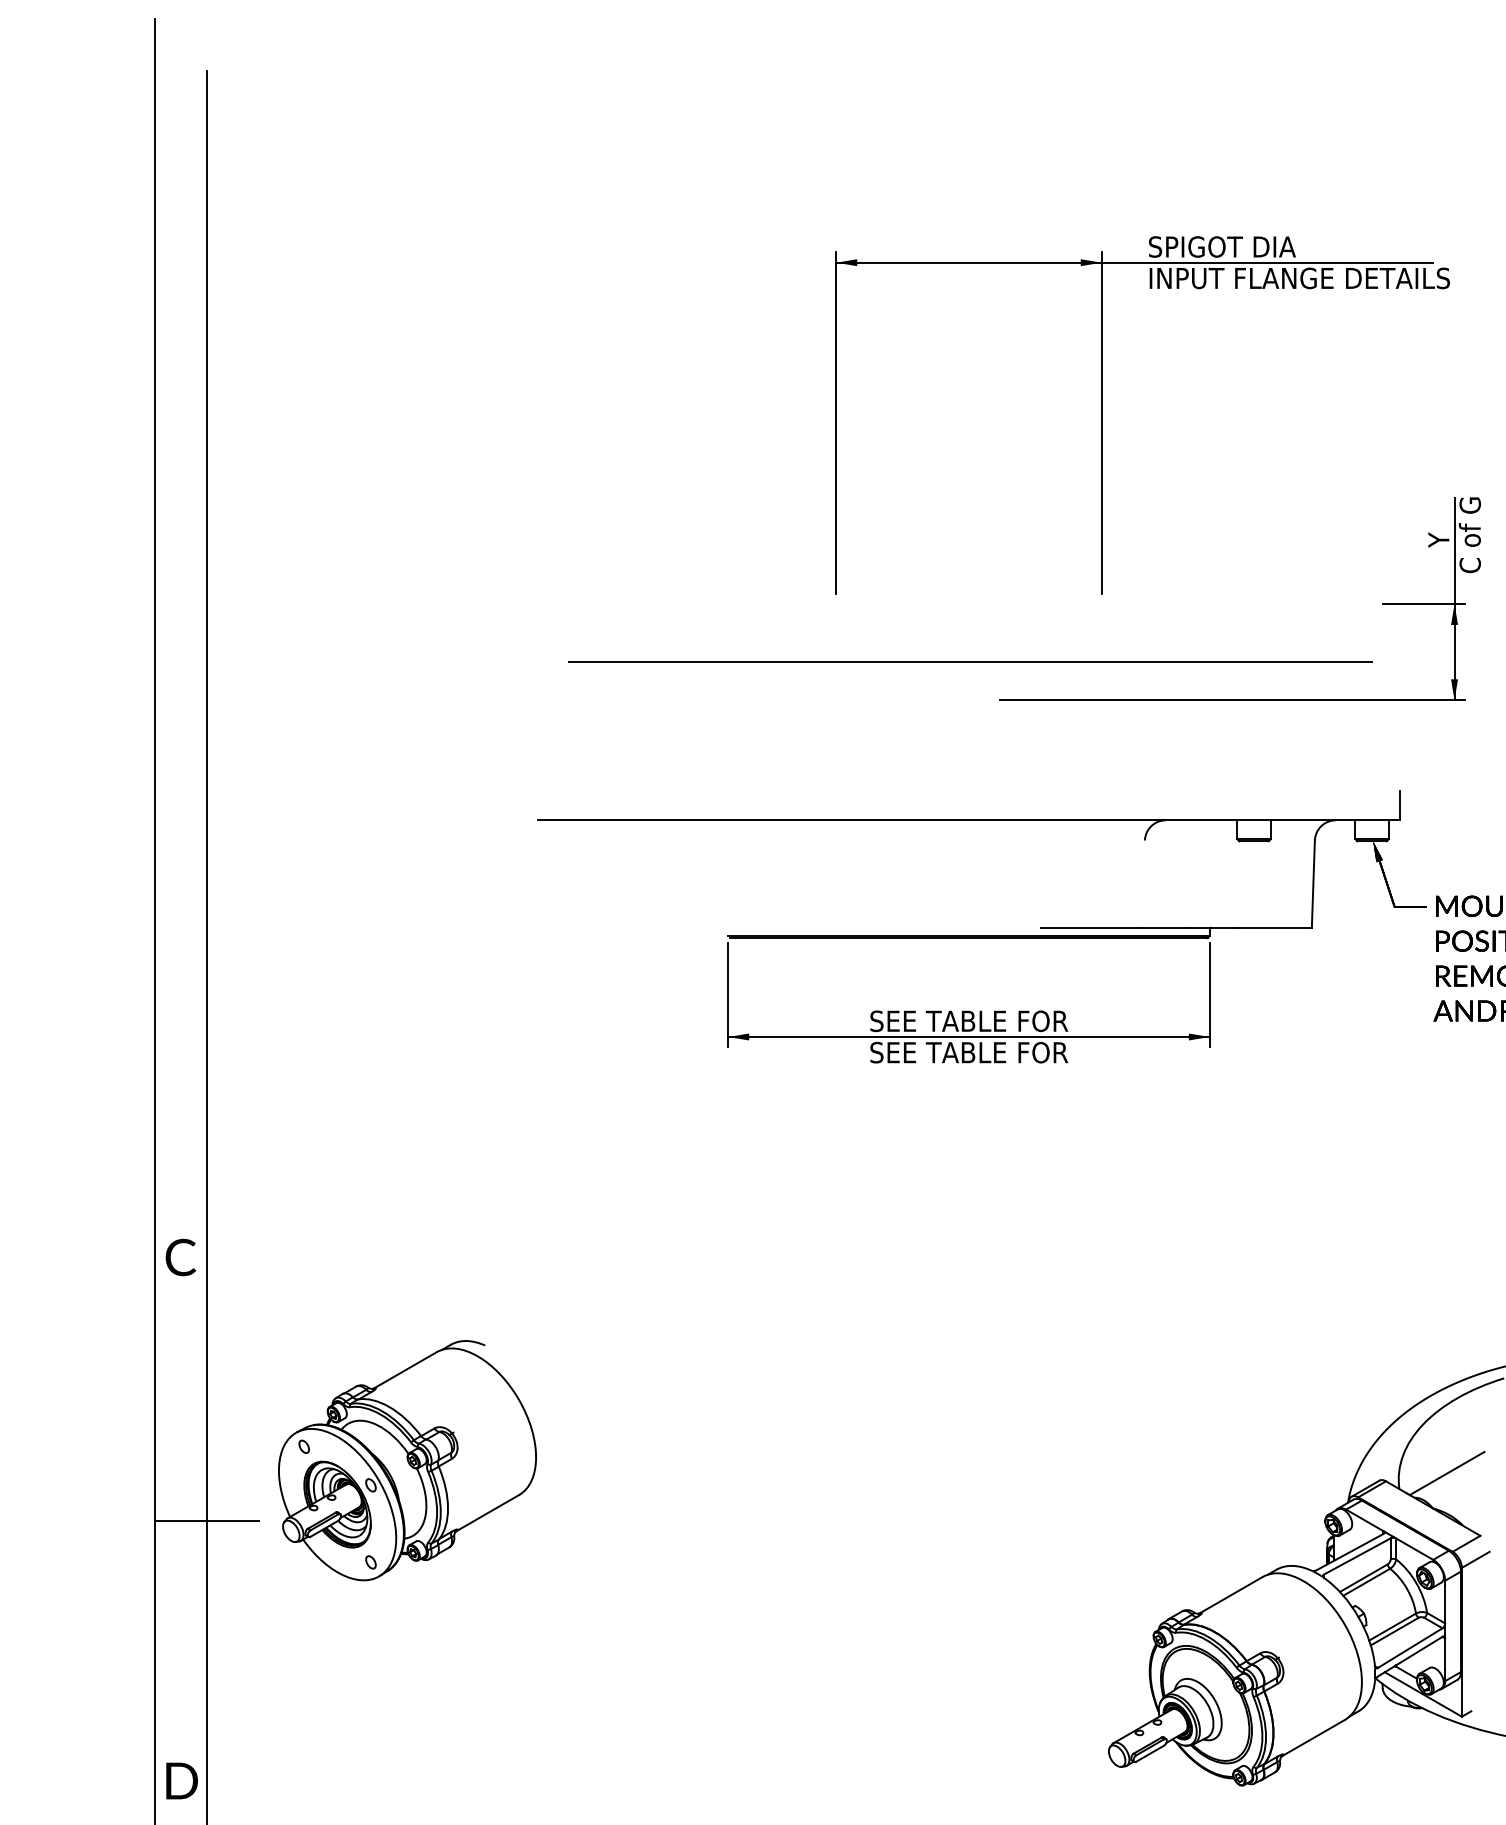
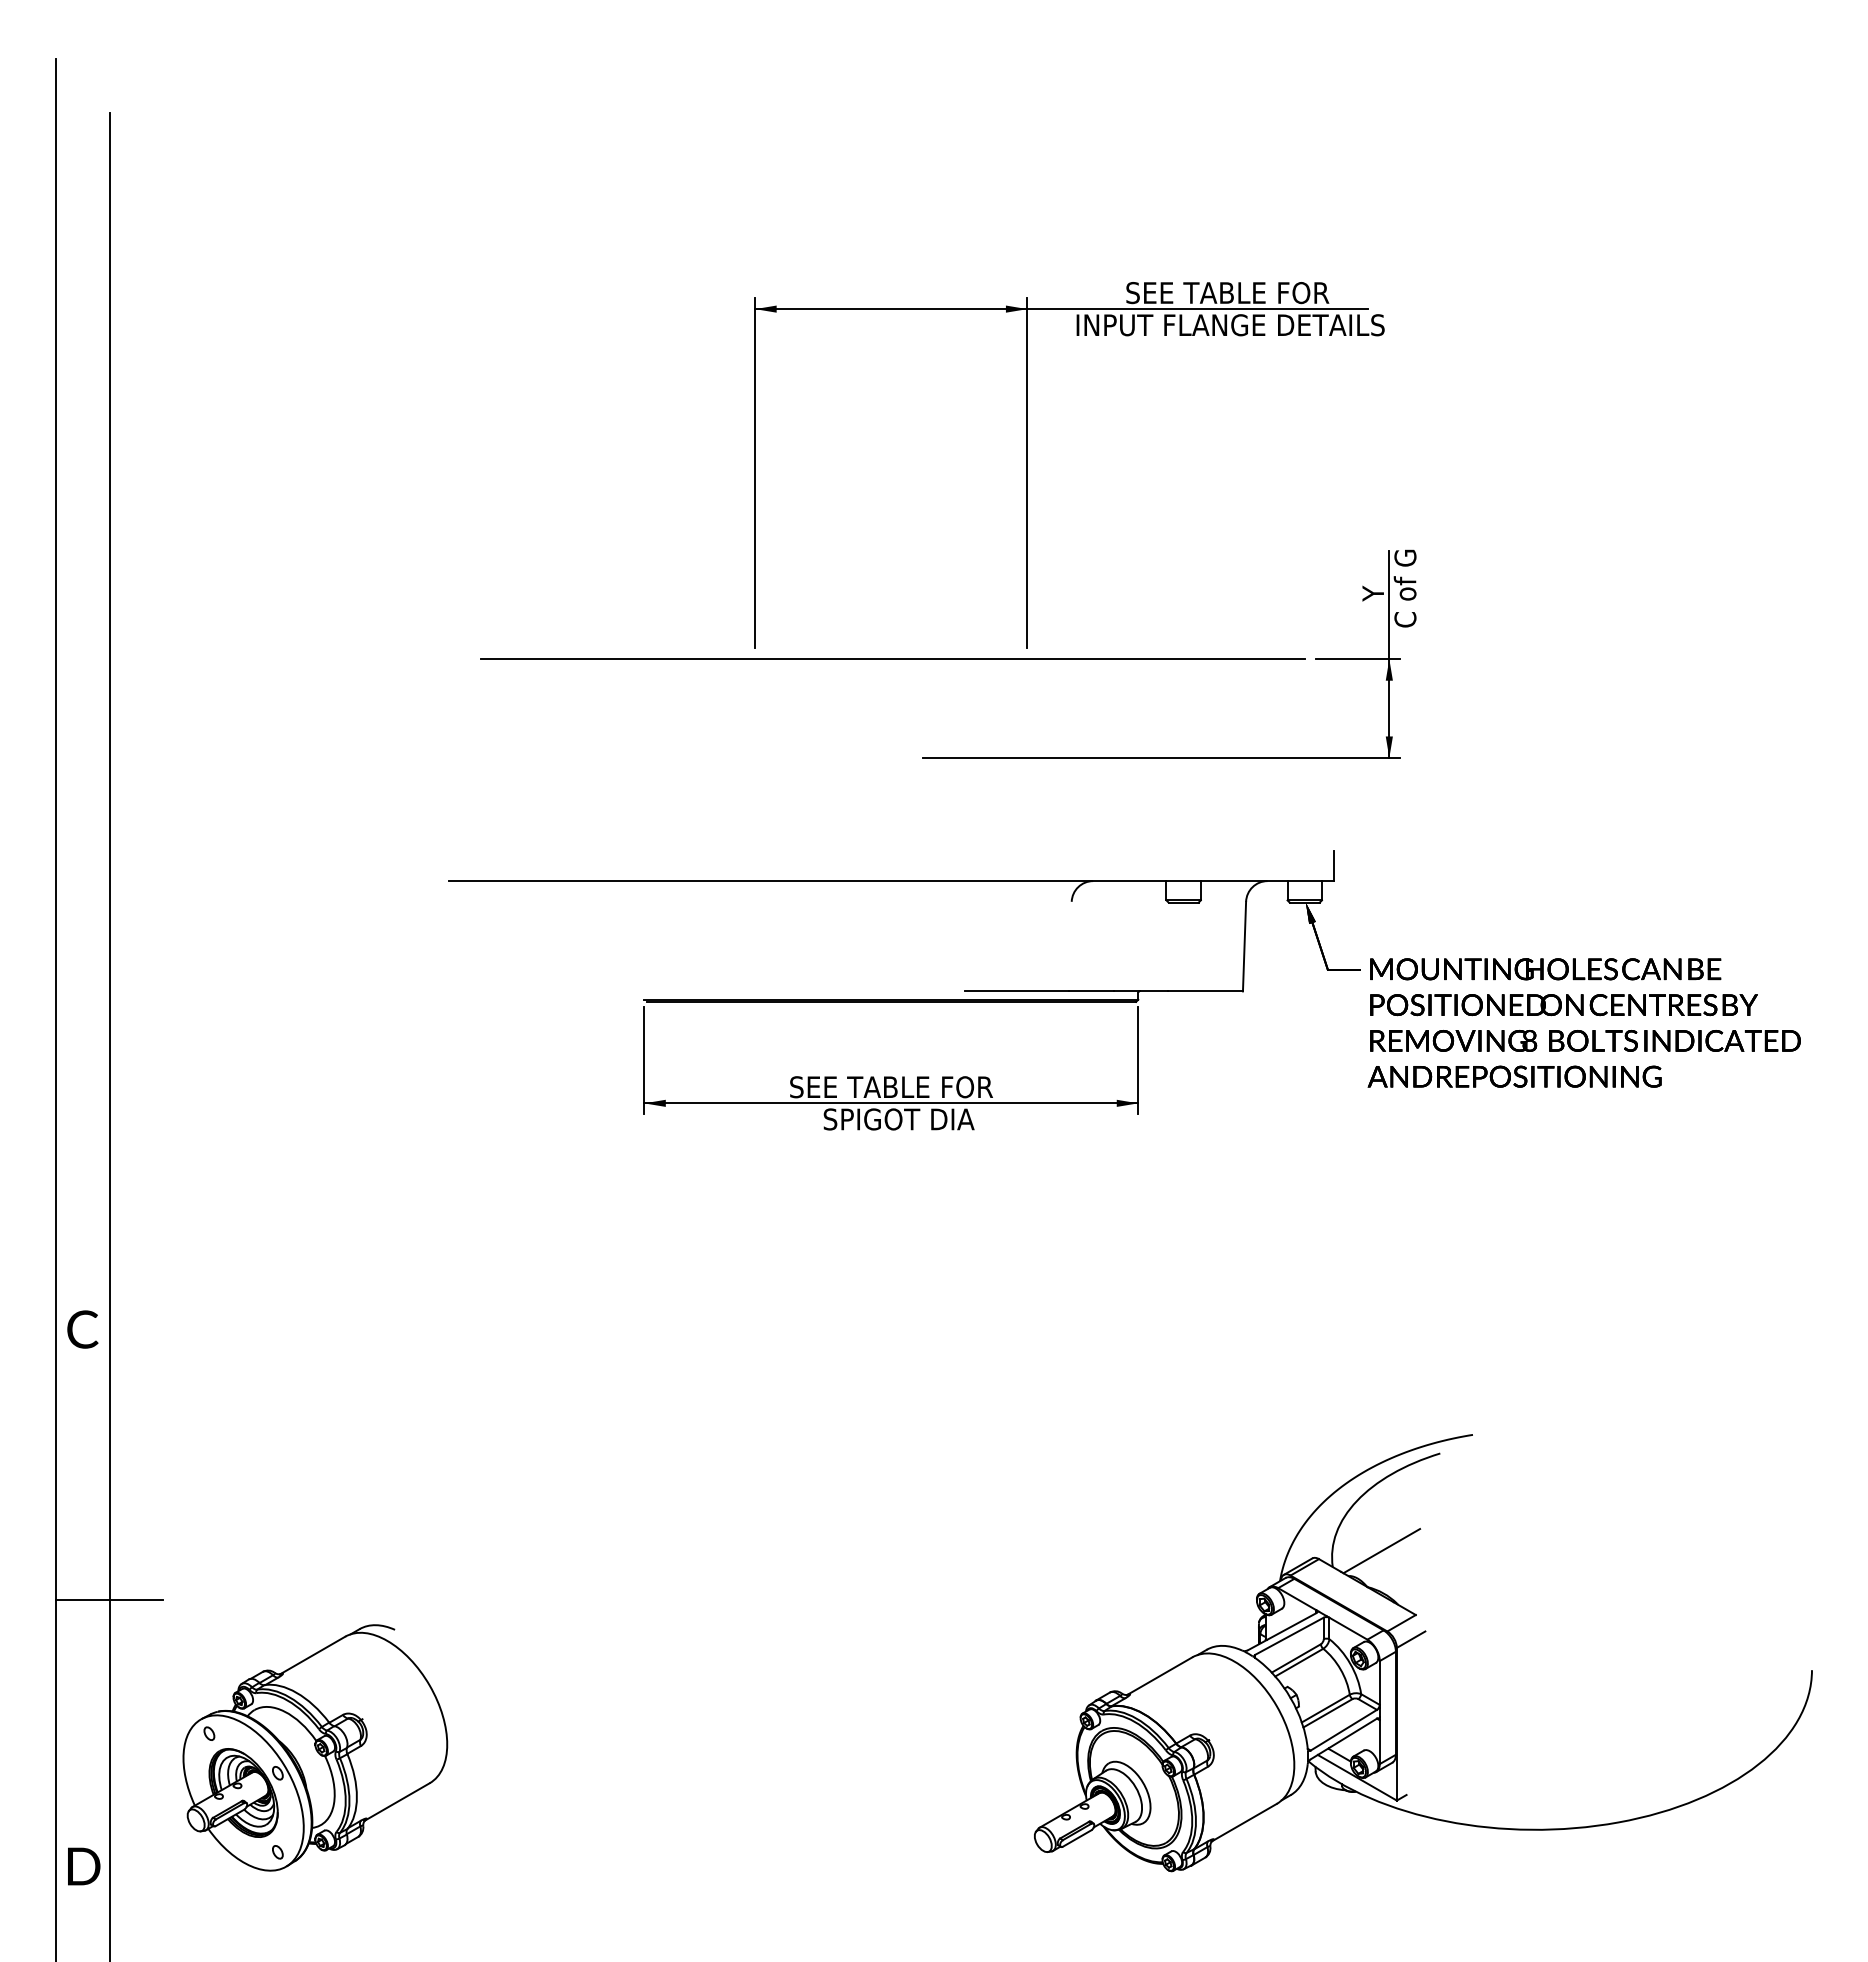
text: (1272, 247) -> (1202, 293), SPIGOT DIA -> SEE TABLE FOR
line: (970, 660) -> (892, 658), moved
text: (969, 1052) -> (891, 1119), SEE TABLE FOR -> SPIGOT DIA
part: (407, 1460) -> (315, 1747), moved

